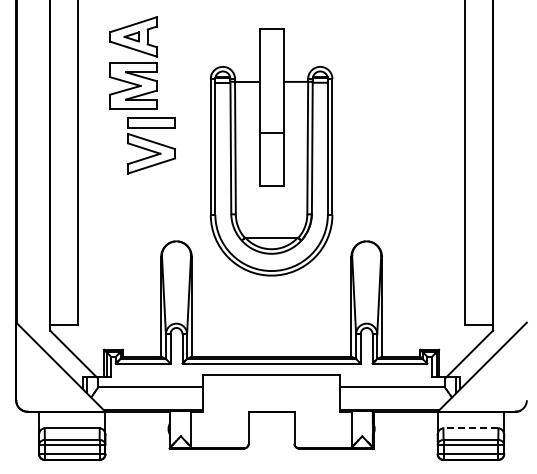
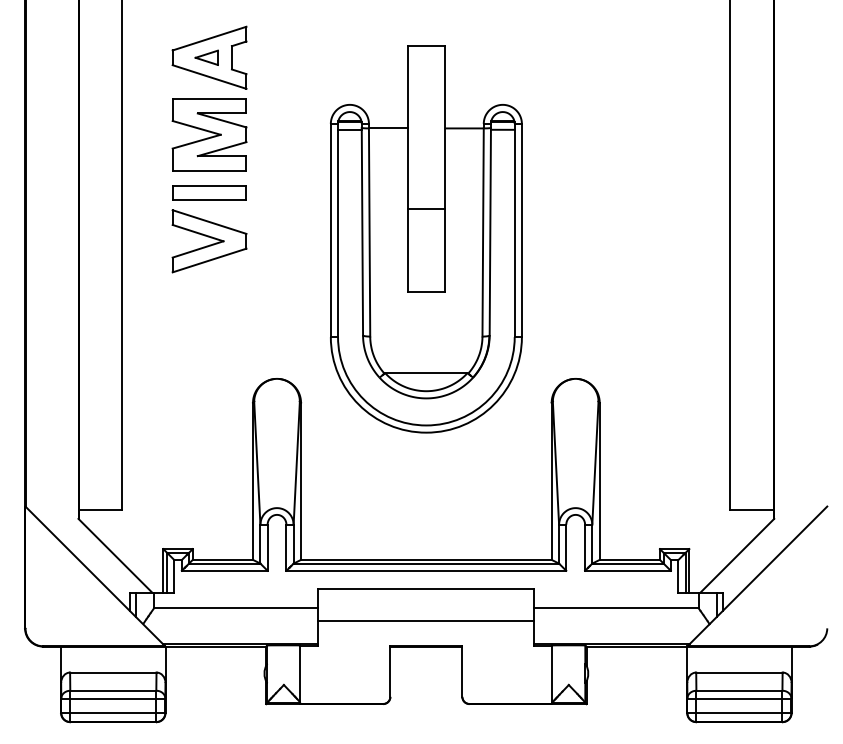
part: (151, 145) -> (209, 228), moved
line: (271, 395) -> (426, 620), added
line: (470, 428) -> (738, 672), dashed -> solid

